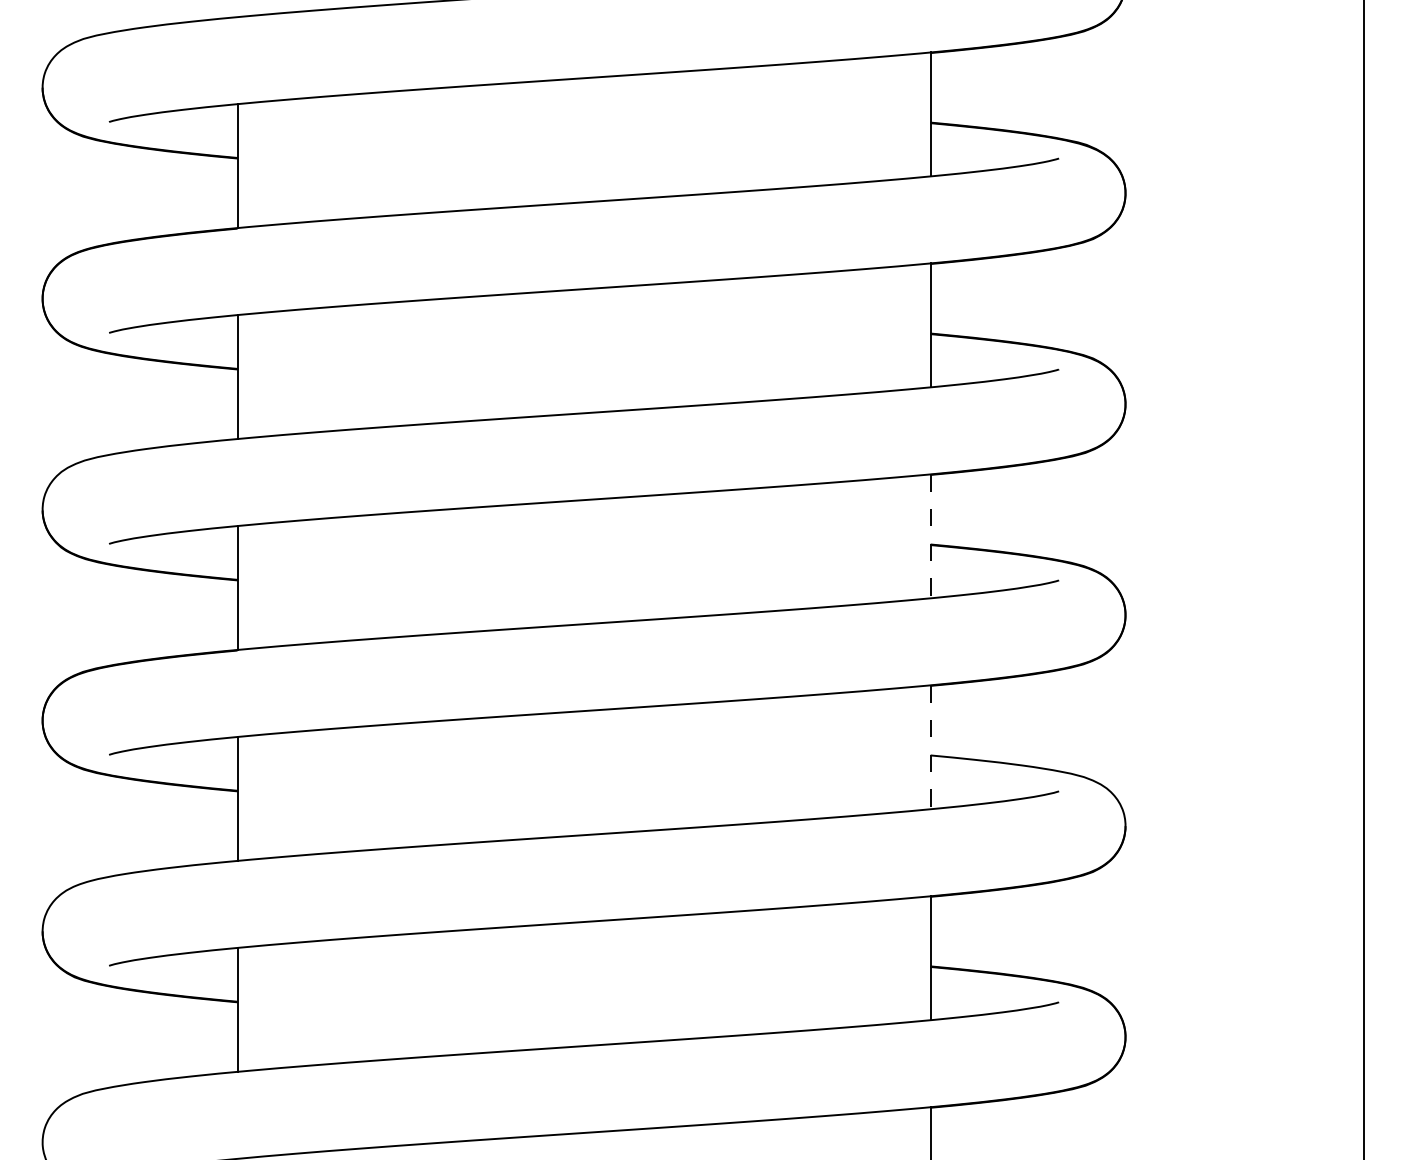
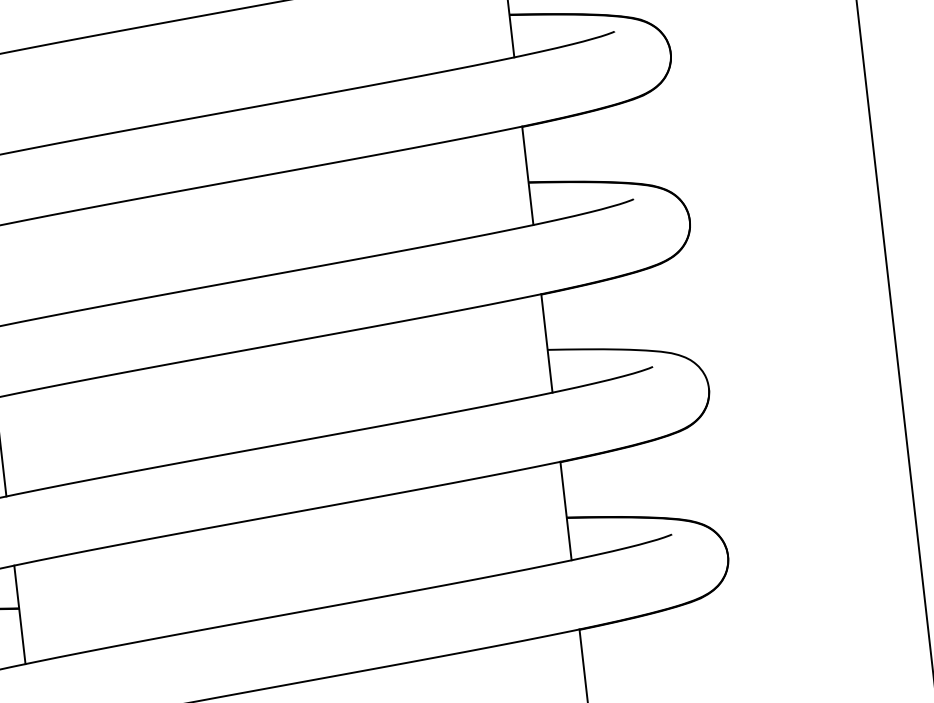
line: (930, 536) -> (527, 175), dashed -> solid
line: (930, 747) -> (546, 343), dashed -> solid

